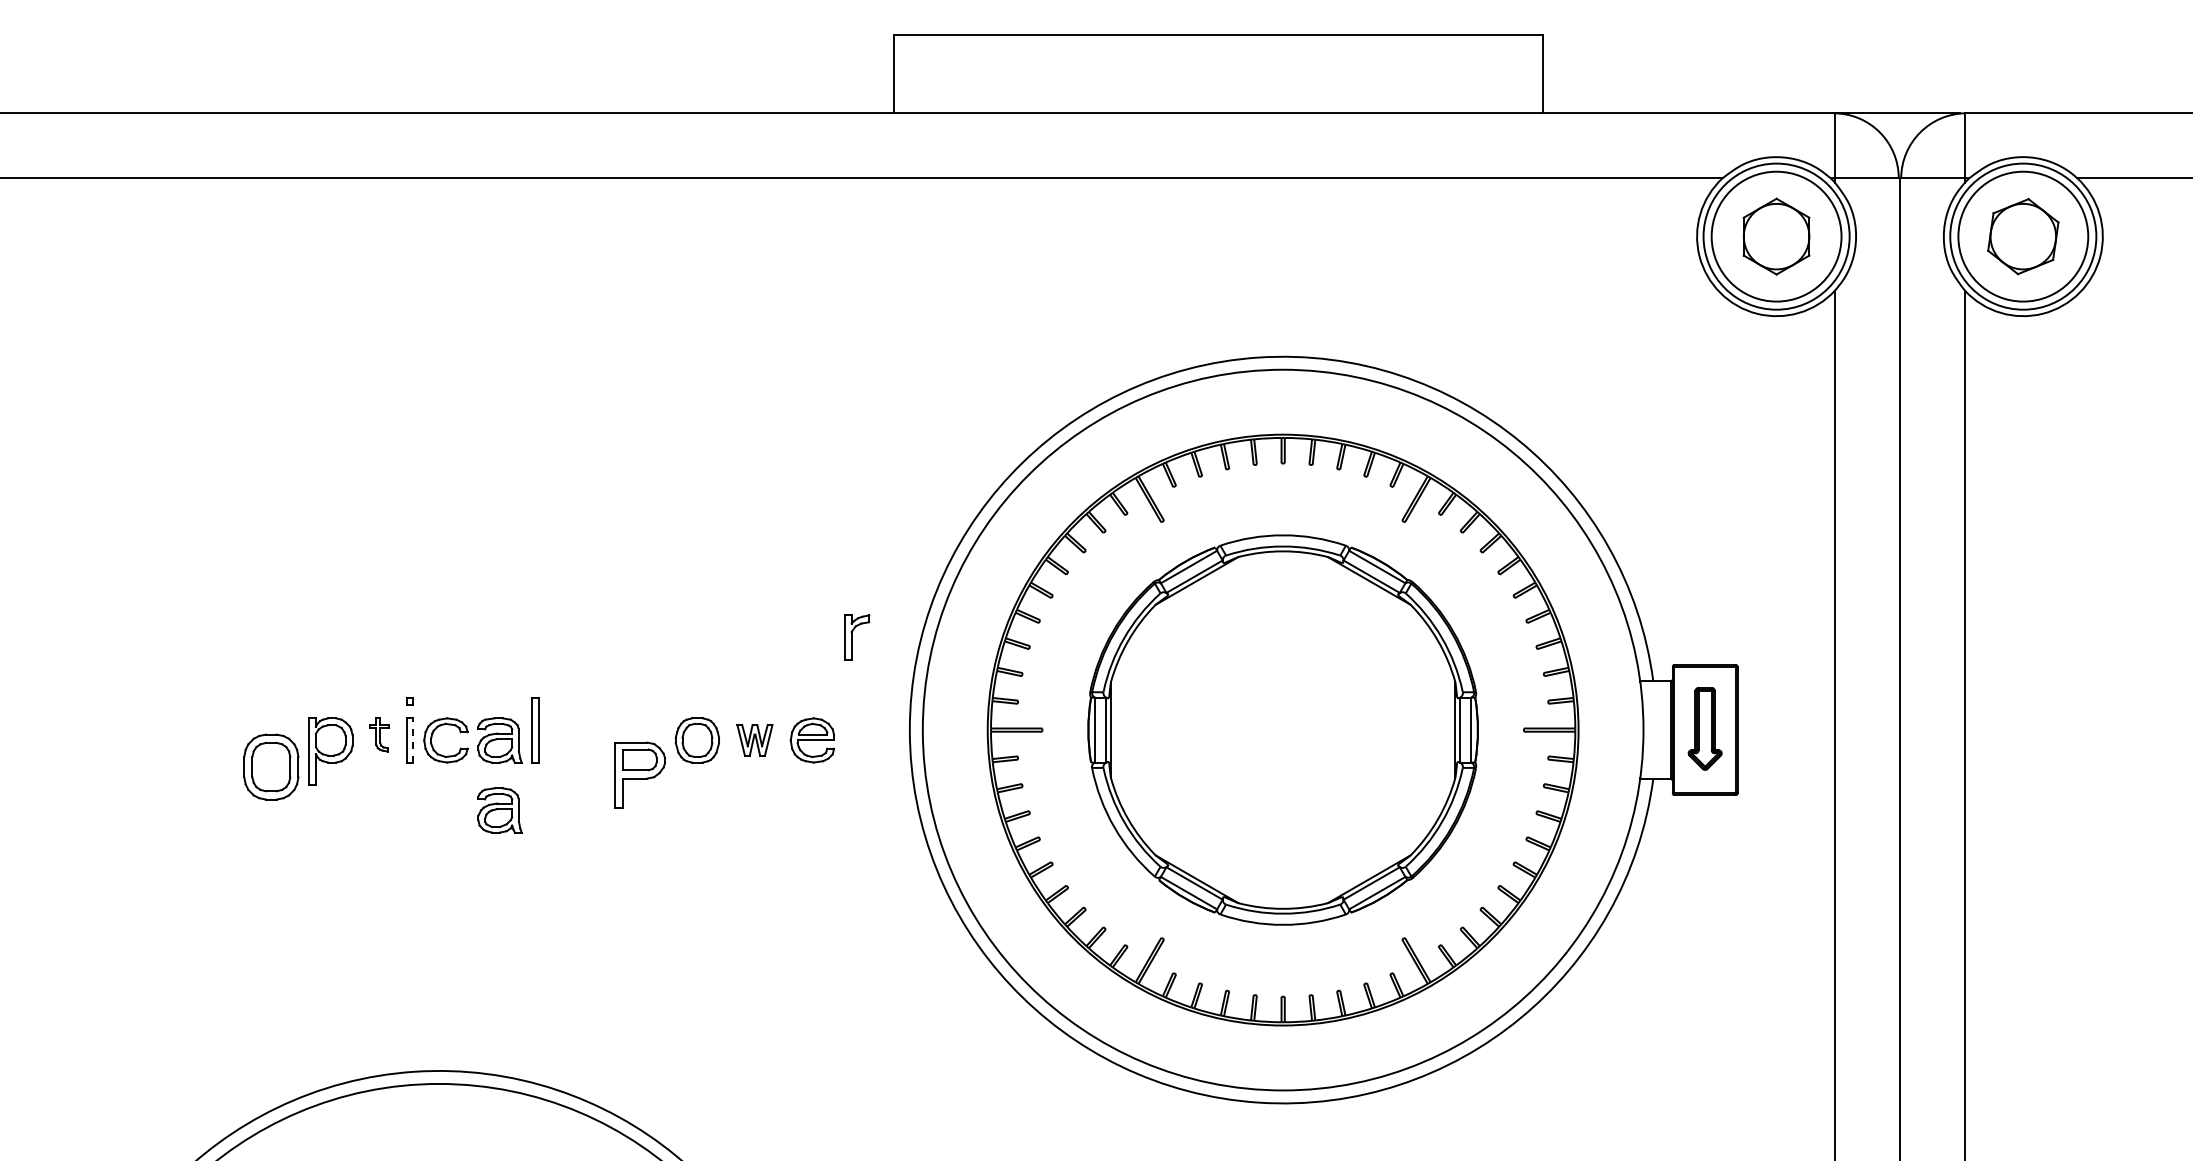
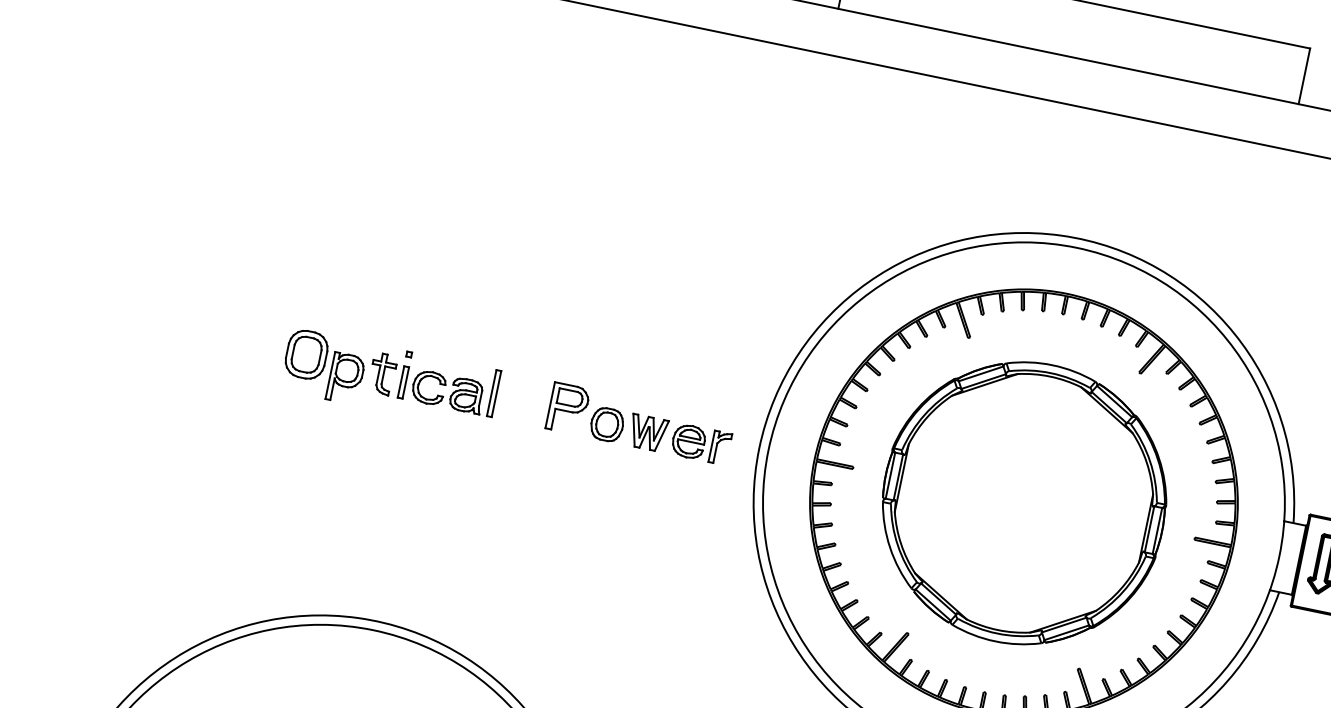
part: (857, 637) -> (720, 448), moved
part: (379, 734) -> (382, 373), size x1.67
line: (413, 739) -> (406, 382), dashed -> solid
part: (754, 740) -> (647, 433), size x1.43
part: (271, 766) -> (306, 354), moved
part: (639, 774) -> (567, 408), moved
part: (499, 810) -> (456, 445), removed

